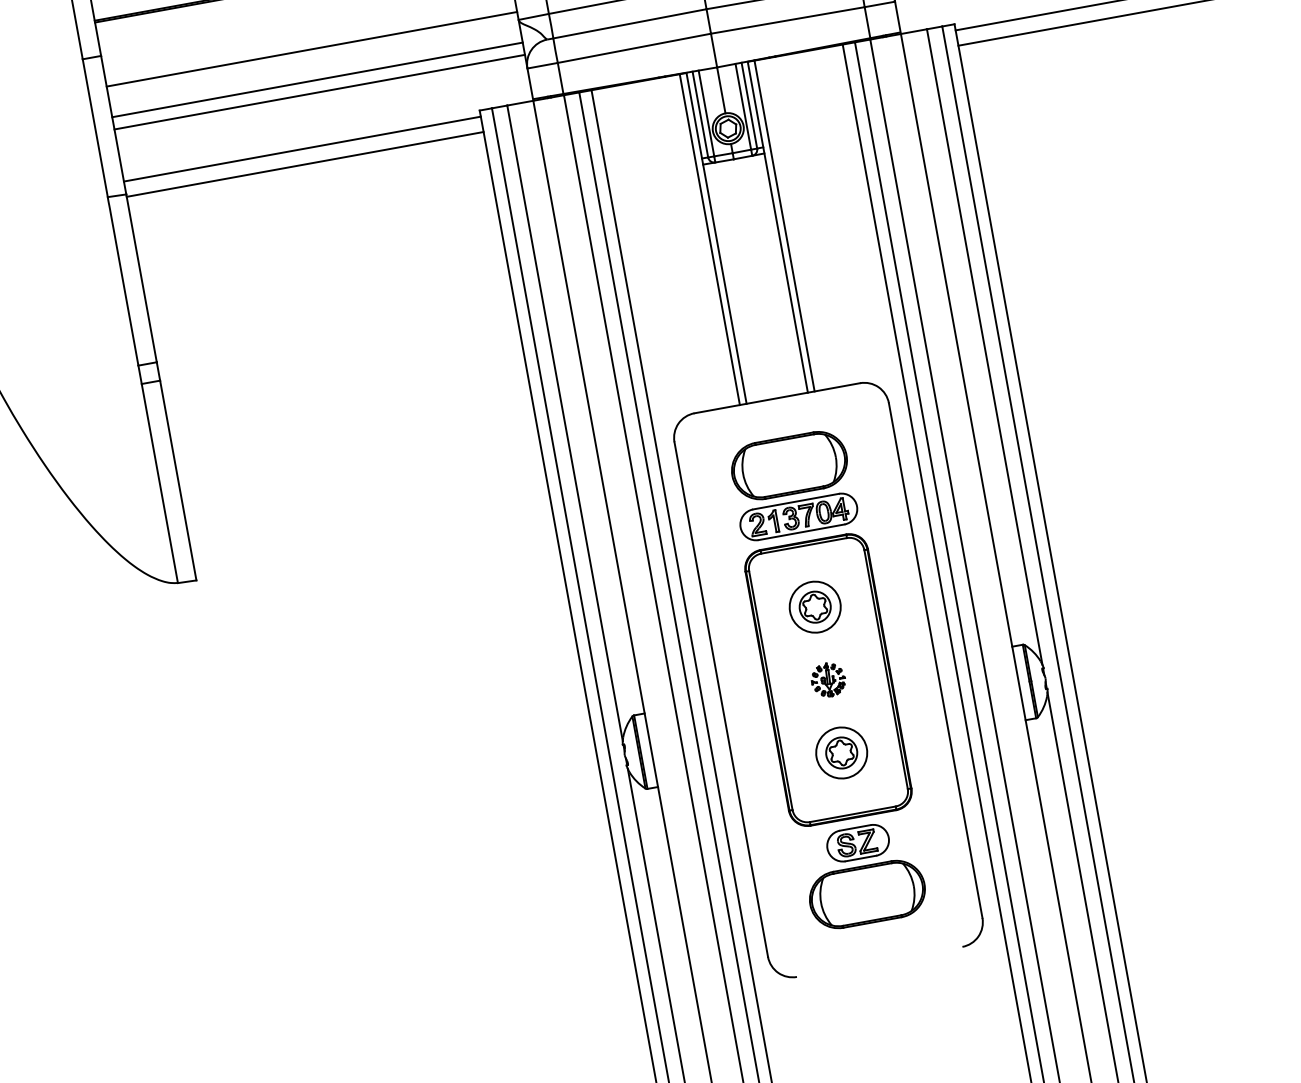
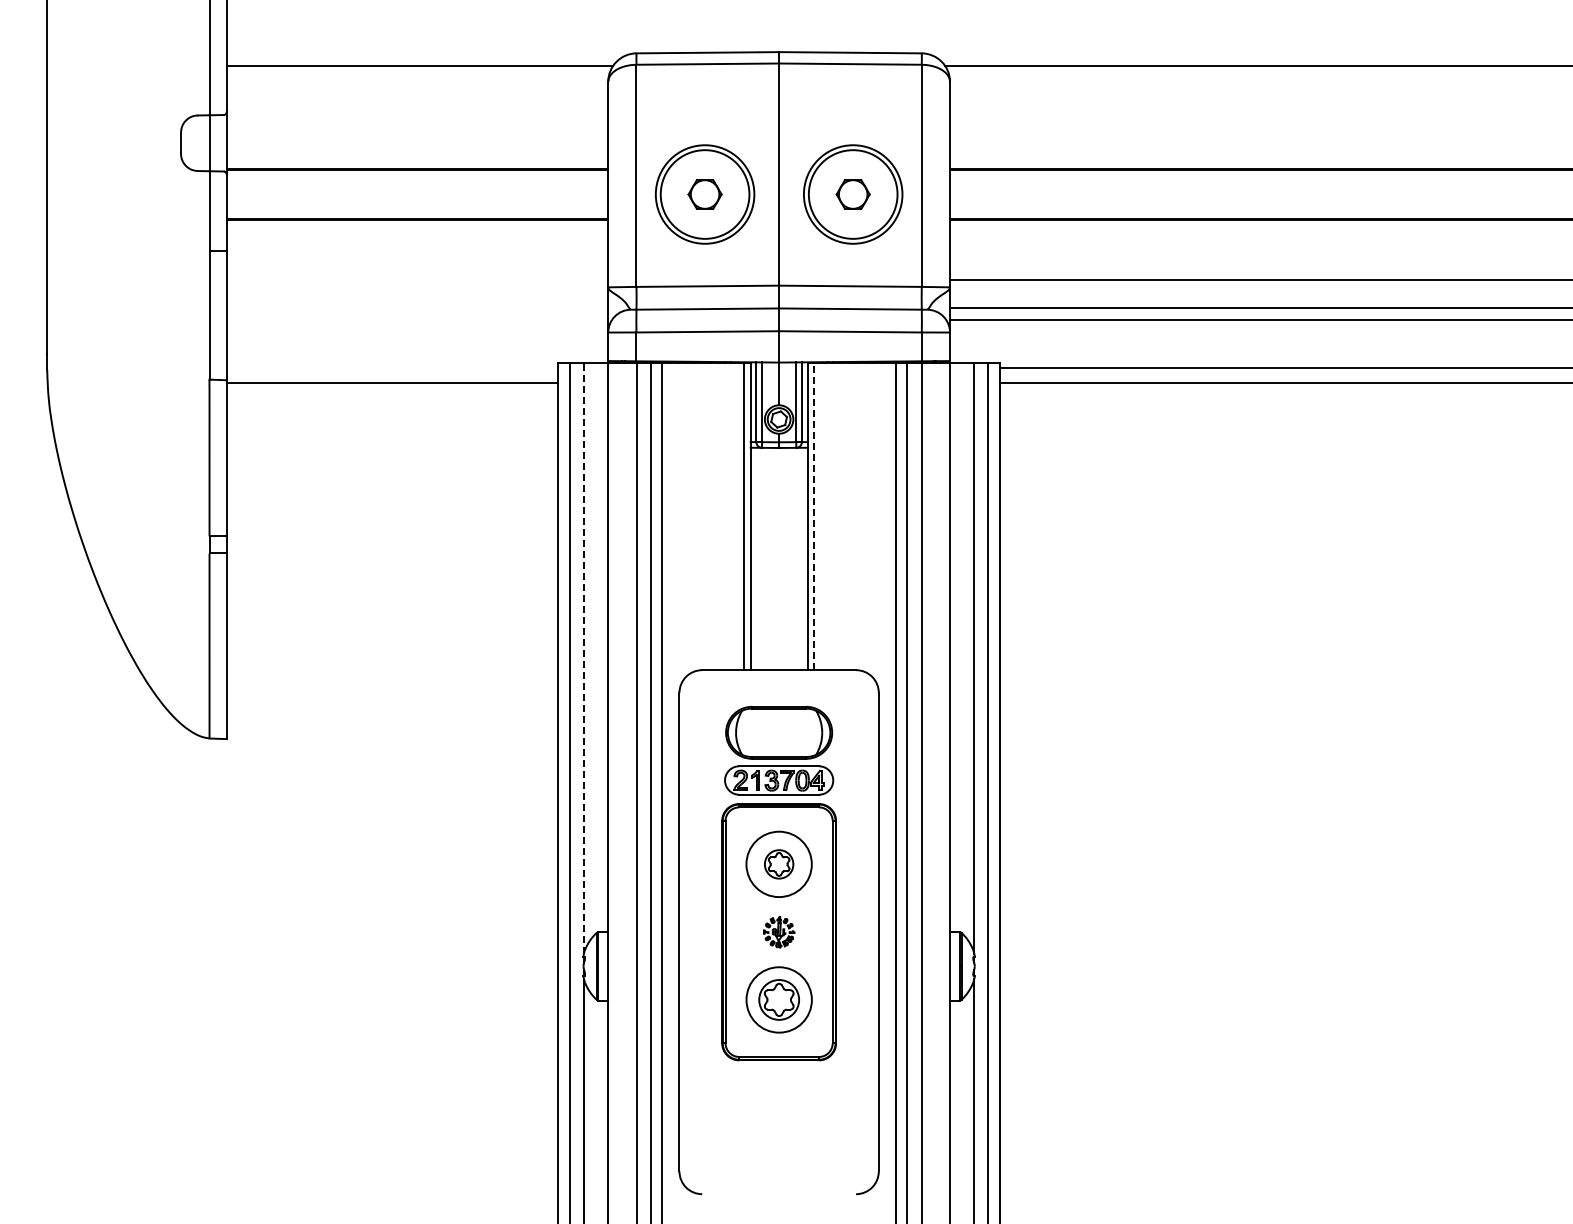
line: (311, 48) -> (417, 279), removed
line: (317, 79) -> (417, 308), removed
line: (319, 91) -> (417, 319), removed
line: (302, 149) -> (392, 368), removed
line: (784, 226) -> (813, 516), solid -> dashed
line: (565, 422) -> (584, 657), solid -> dashed
circle: (814, 607) -> (778, 864), size x1.4
part: (840, 752) -> (778, 999), size x1.4
part: (864, 875) -> (779, 1113), removed

